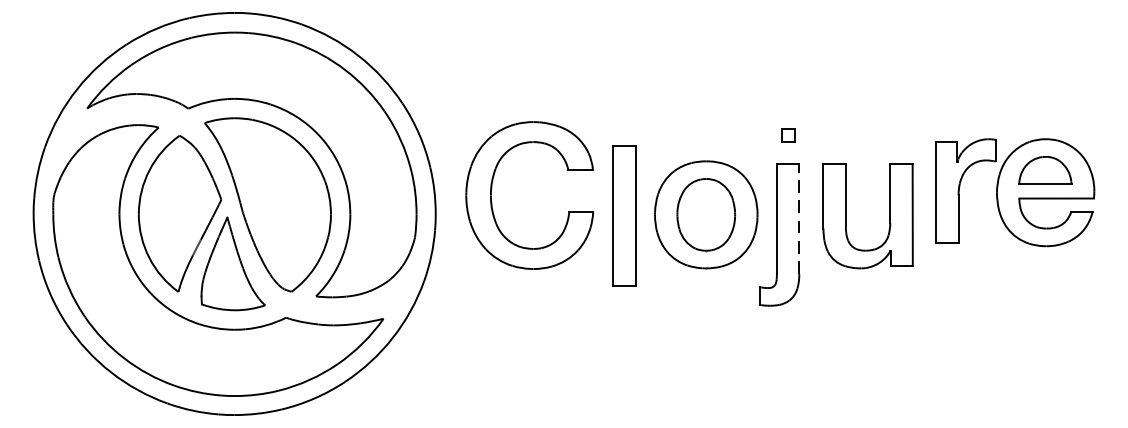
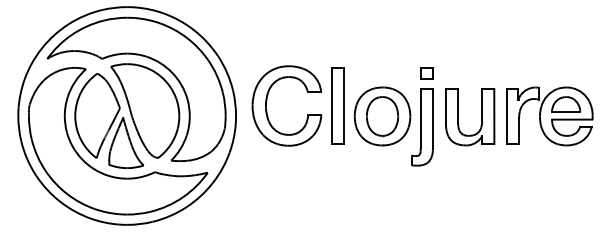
part: (787, 135) -> (426, 73), size x1.67
part: (1014, 192) -> (549, 116), moved
part: (623, 214) -> (337, 105), moved
line: (798, 218) -> (432, 118), dashed -> solid

